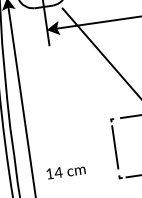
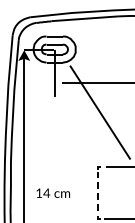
fill: (52, 28) -> (59, 82), removed
line: (115, 147) -> (98, 191), solid -> dashed
text: (66, 170) -> (53, 192), moved

